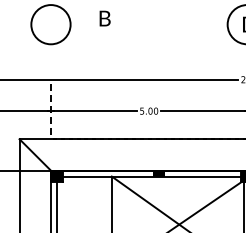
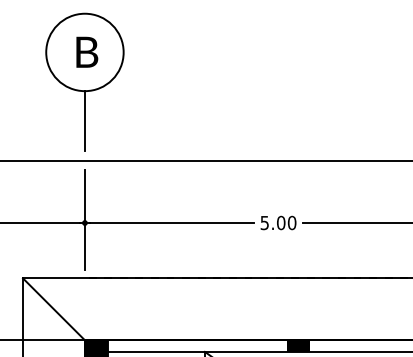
text: (104, 18) -> (85, 52), moved
line: (50, 59) -> (83, 121), added
line: (50, 109) -> (83, 219), dashed -> solid

